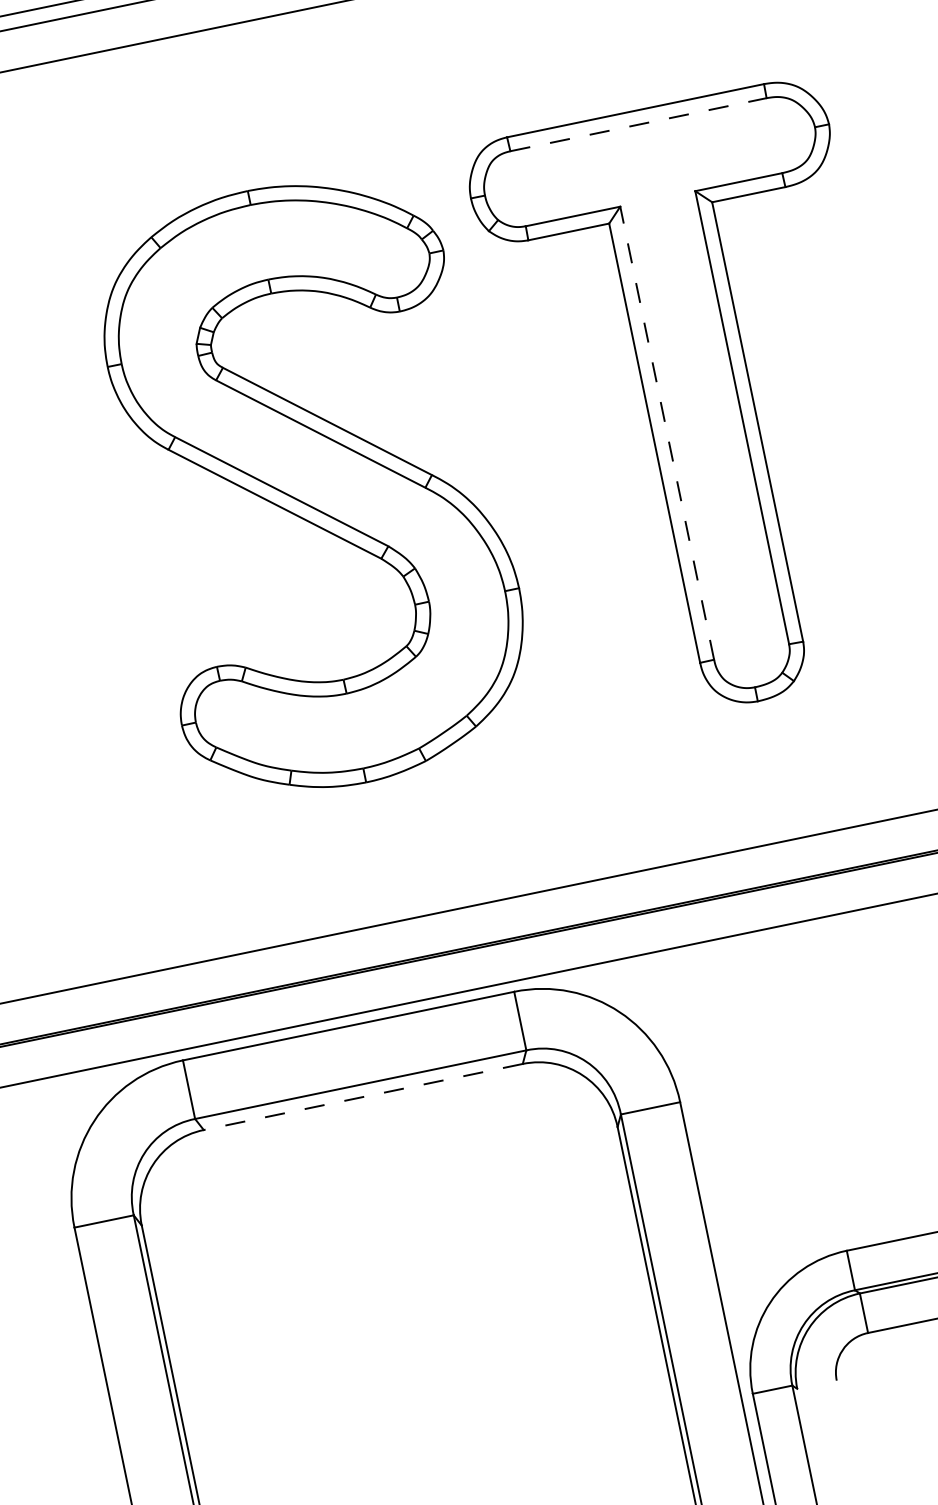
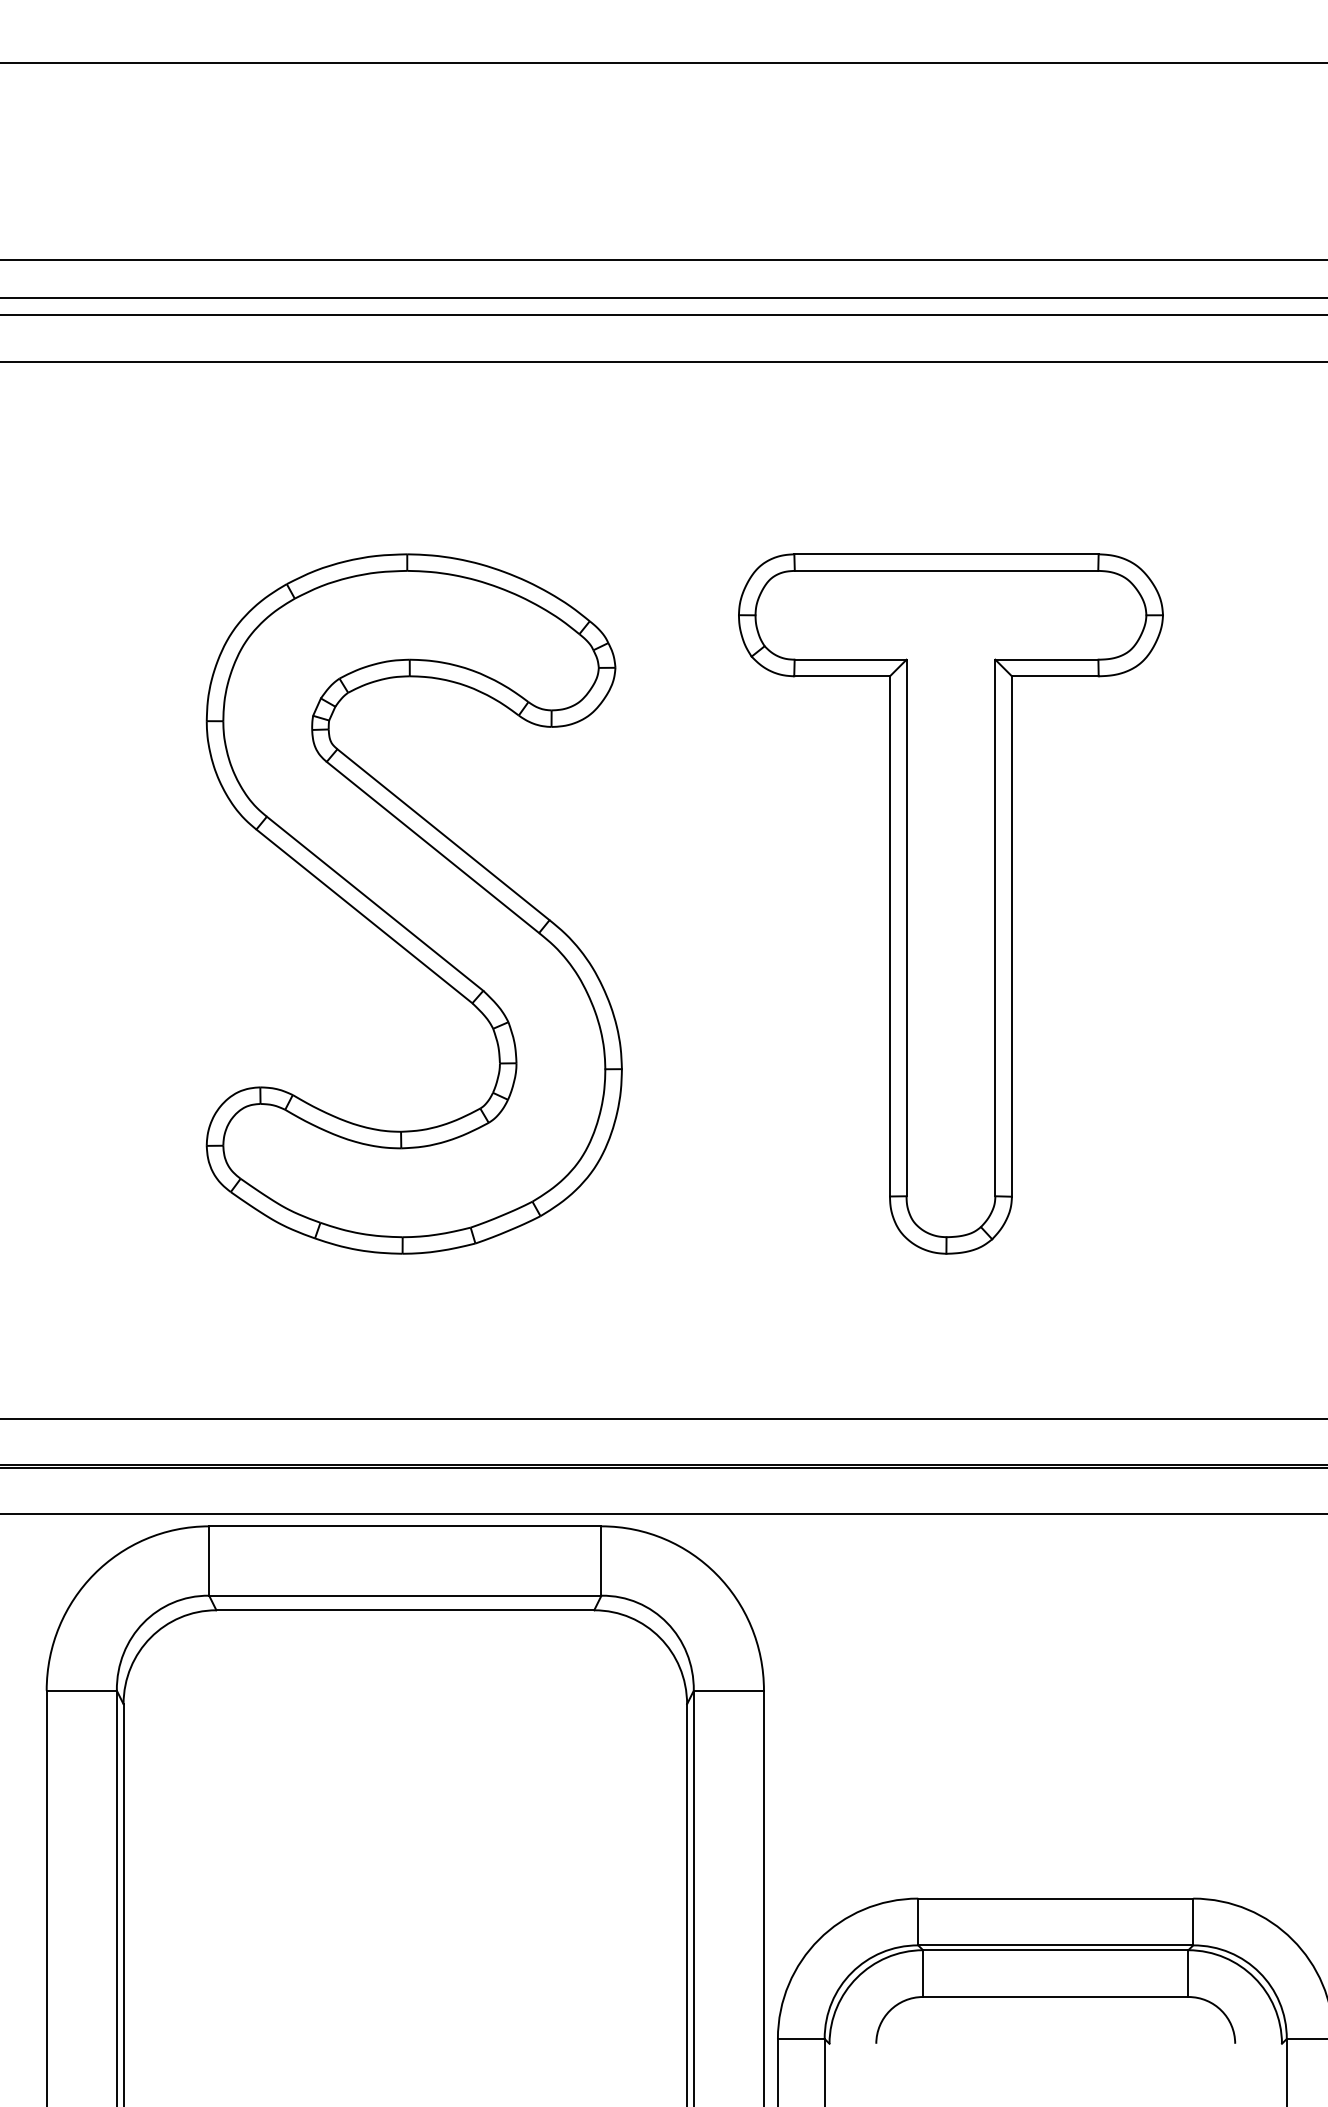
line: (638, 124) -> (946, 570), dashed -> solid
line: (667, 432) -> (906, 927), dashed -> solid
part: (314, 484) -> (413, 903), moved
line: (363, 1097) -> (405, 1610), dashed -> solid

